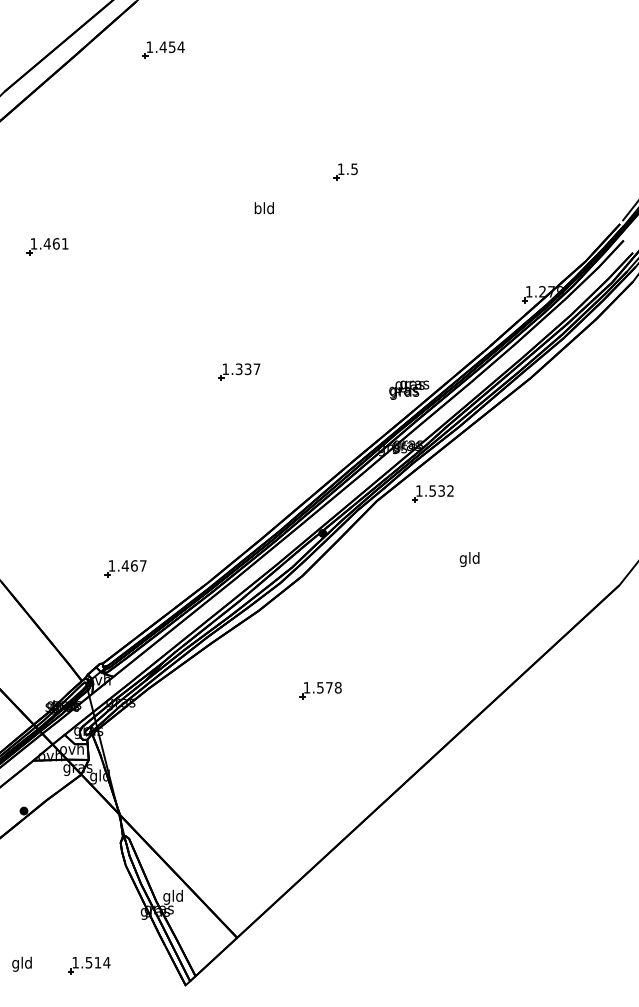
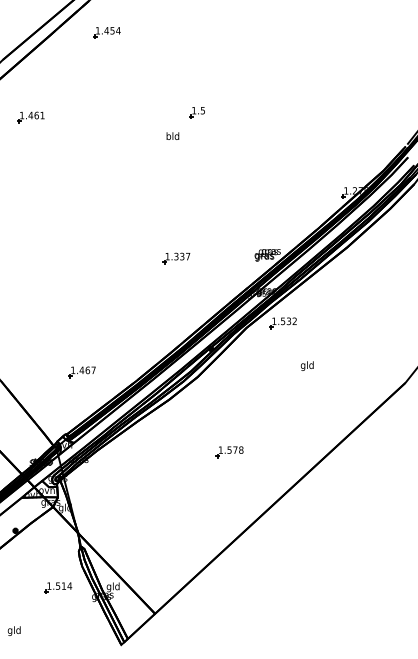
part: (344, 172) -> (196, 112), moved
part: (46, 246) -> (30, 117), moved
part: (239, 372) -> (176, 258), moved
part: (320, 691) -> (229, 452), moved
part: (89, 964) -> (58, 587), moved

